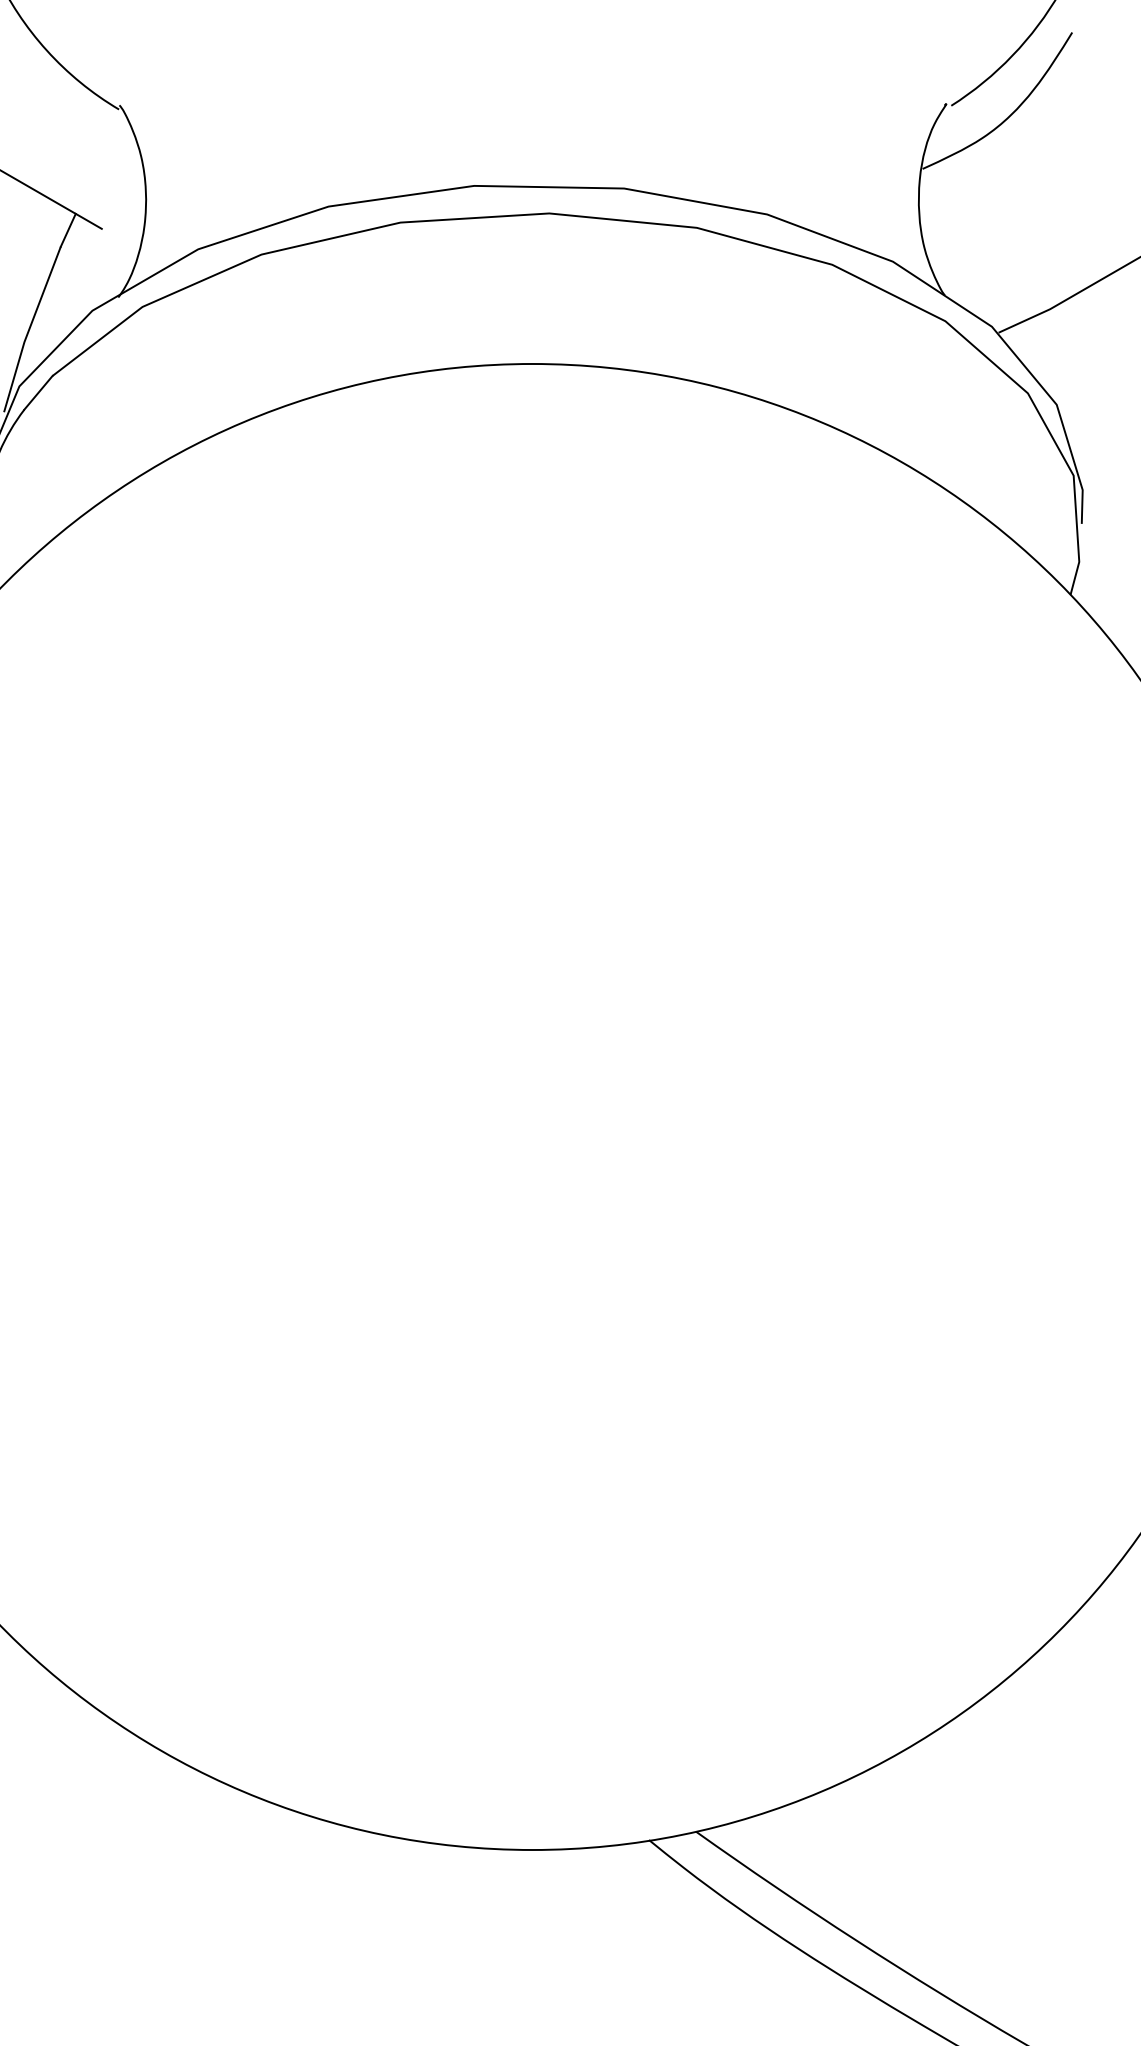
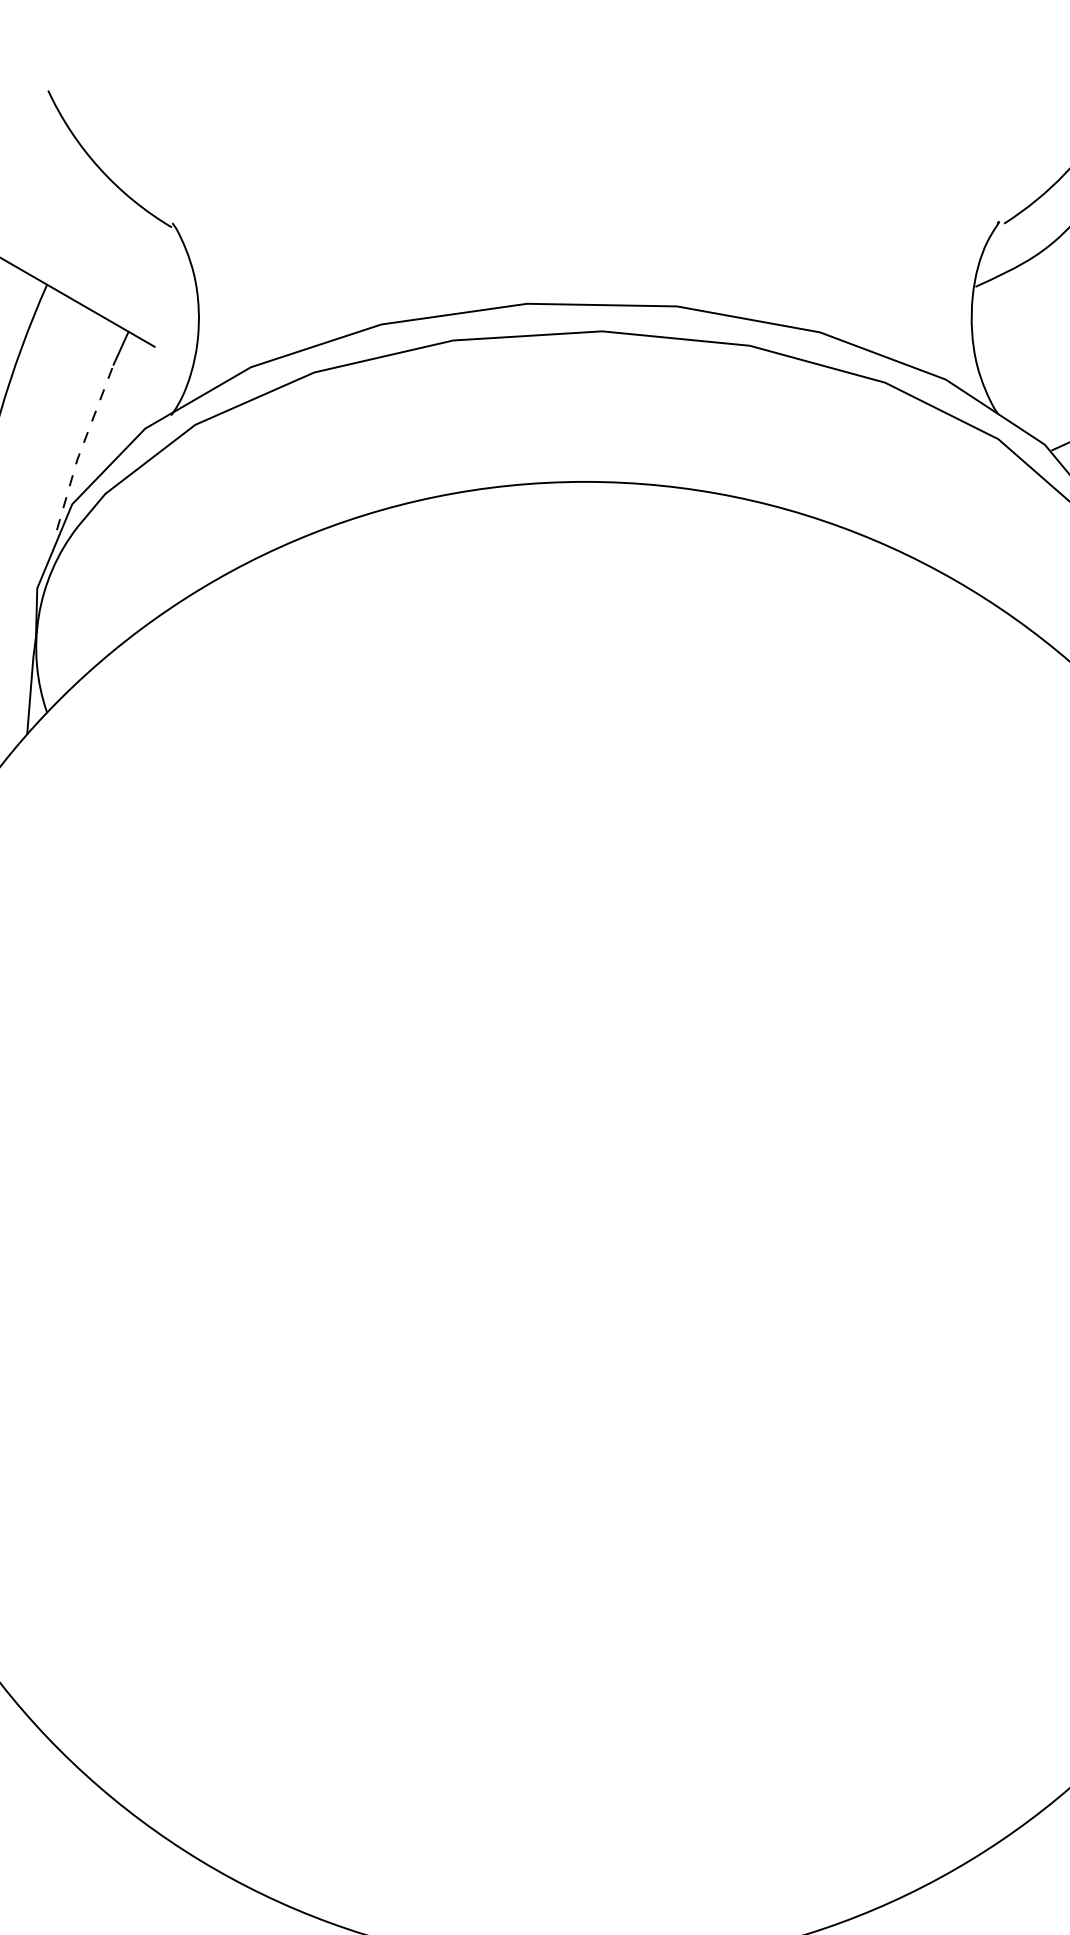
line: (29, 328) -> (82, 446), solid -> dashed

